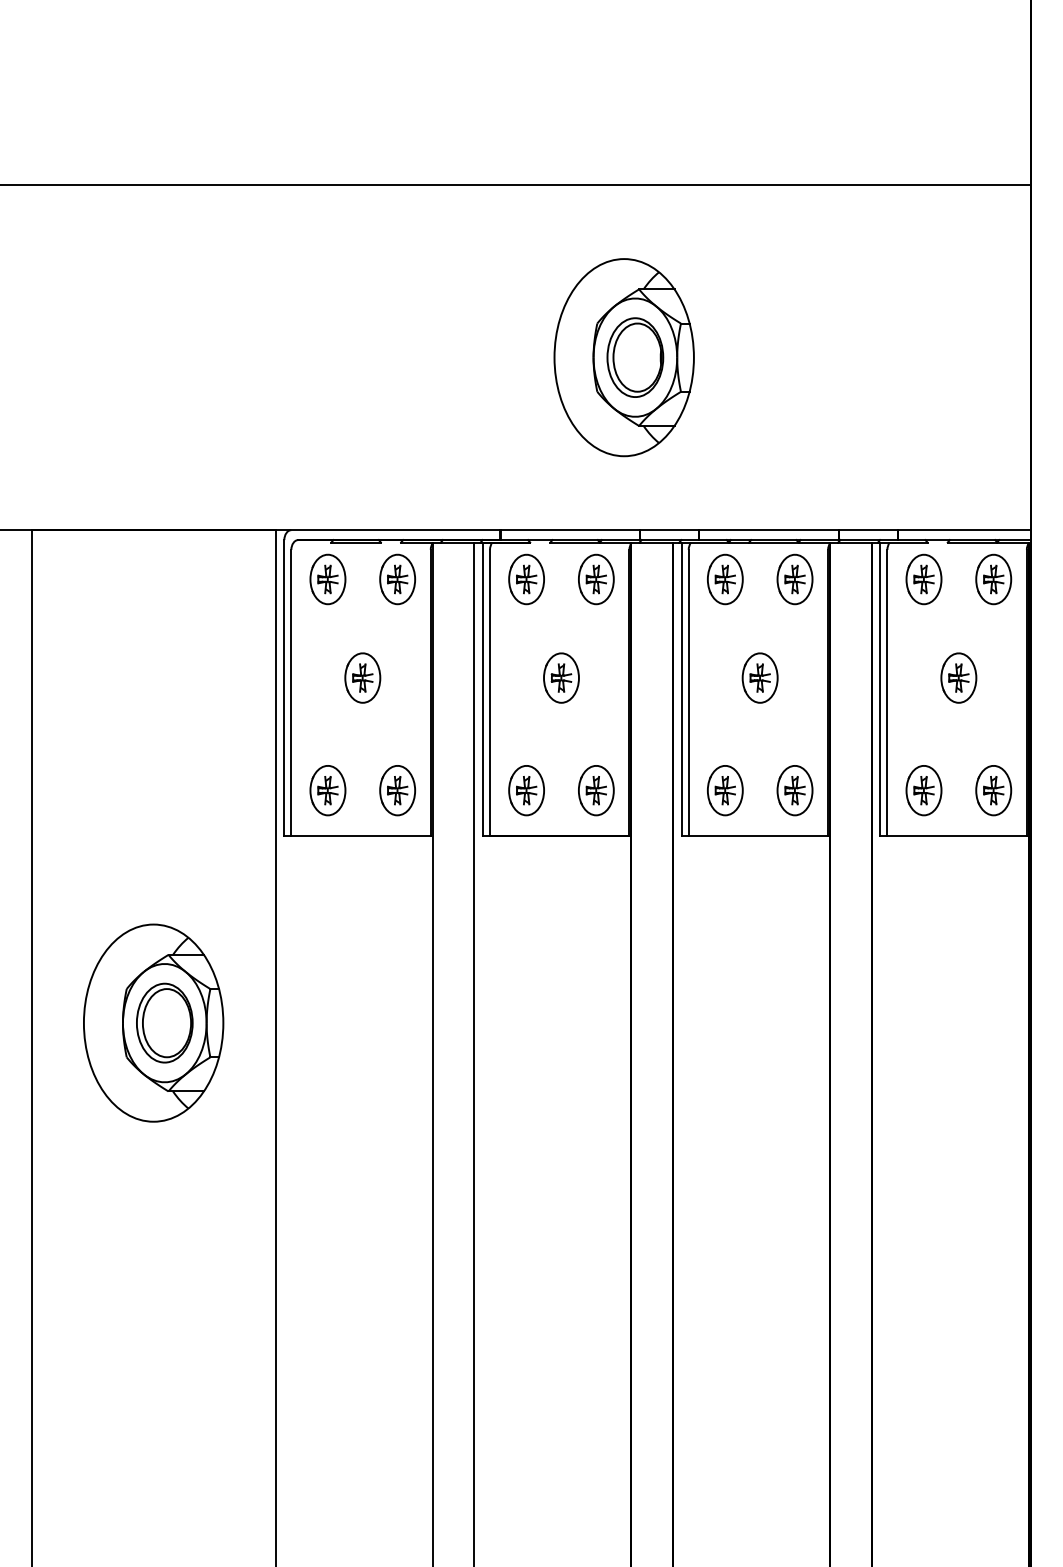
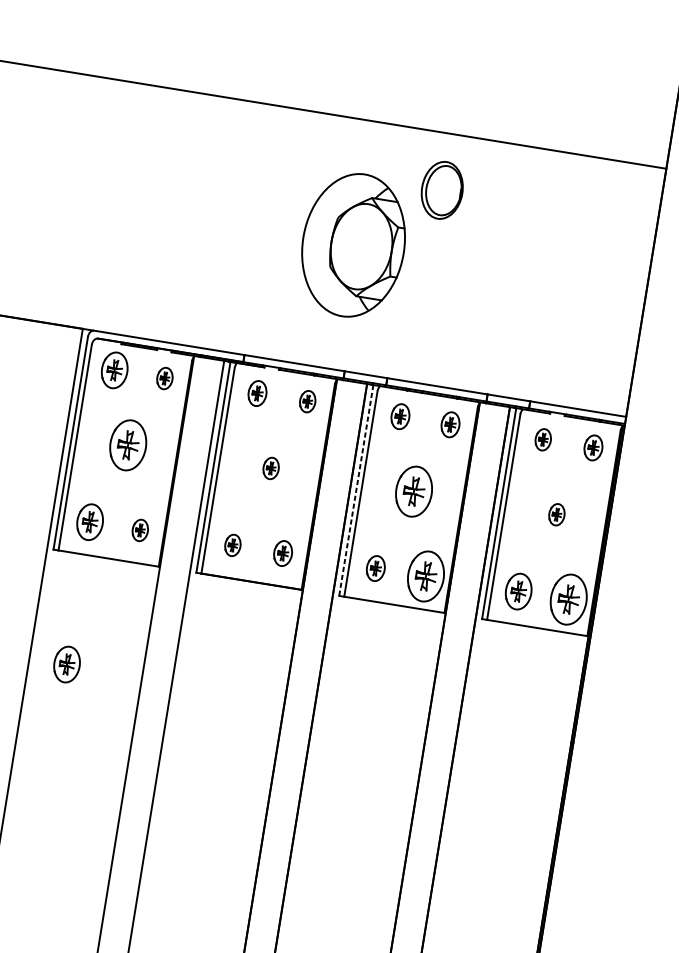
part: (635, 357) -> (442, 190), moved
part: (397, 579) -> (164, 378), size x0.6
part: (526, 579) -> (257, 393), size x0.7
part: (596, 579) -> (307, 401), size x0.6
part: (725, 579) -> (400, 416), size x0.7
part: (794, 579) -> (450, 424), size x0.7
part: (923, 579) -> (542, 439), size x0.6
part: (993, 579) -> (593, 447), size x0.7
part: (362, 677) -> (128, 444), size x1.4
part: (561, 677) -> (271, 468), size x0.6
part: (759, 677) -> (413, 491), size x1.4
part: (958, 677) -> (556, 514), size x0.6
line: (681, 689) -> (356, 490), solid -> dashed
part: (397, 790) -> (140, 530), size x0.6
part: (526, 790) -> (232, 545), size x0.6
part: (596, 790) -> (283, 553), size x0.7
part: (725, 790) -> (375, 568), size x0.7
part: (794, 790) -> (425, 576), size x1.4
part: (993, 790) -> (568, 599), size x1.4
part: (327, 988) -> (66, 664), added

